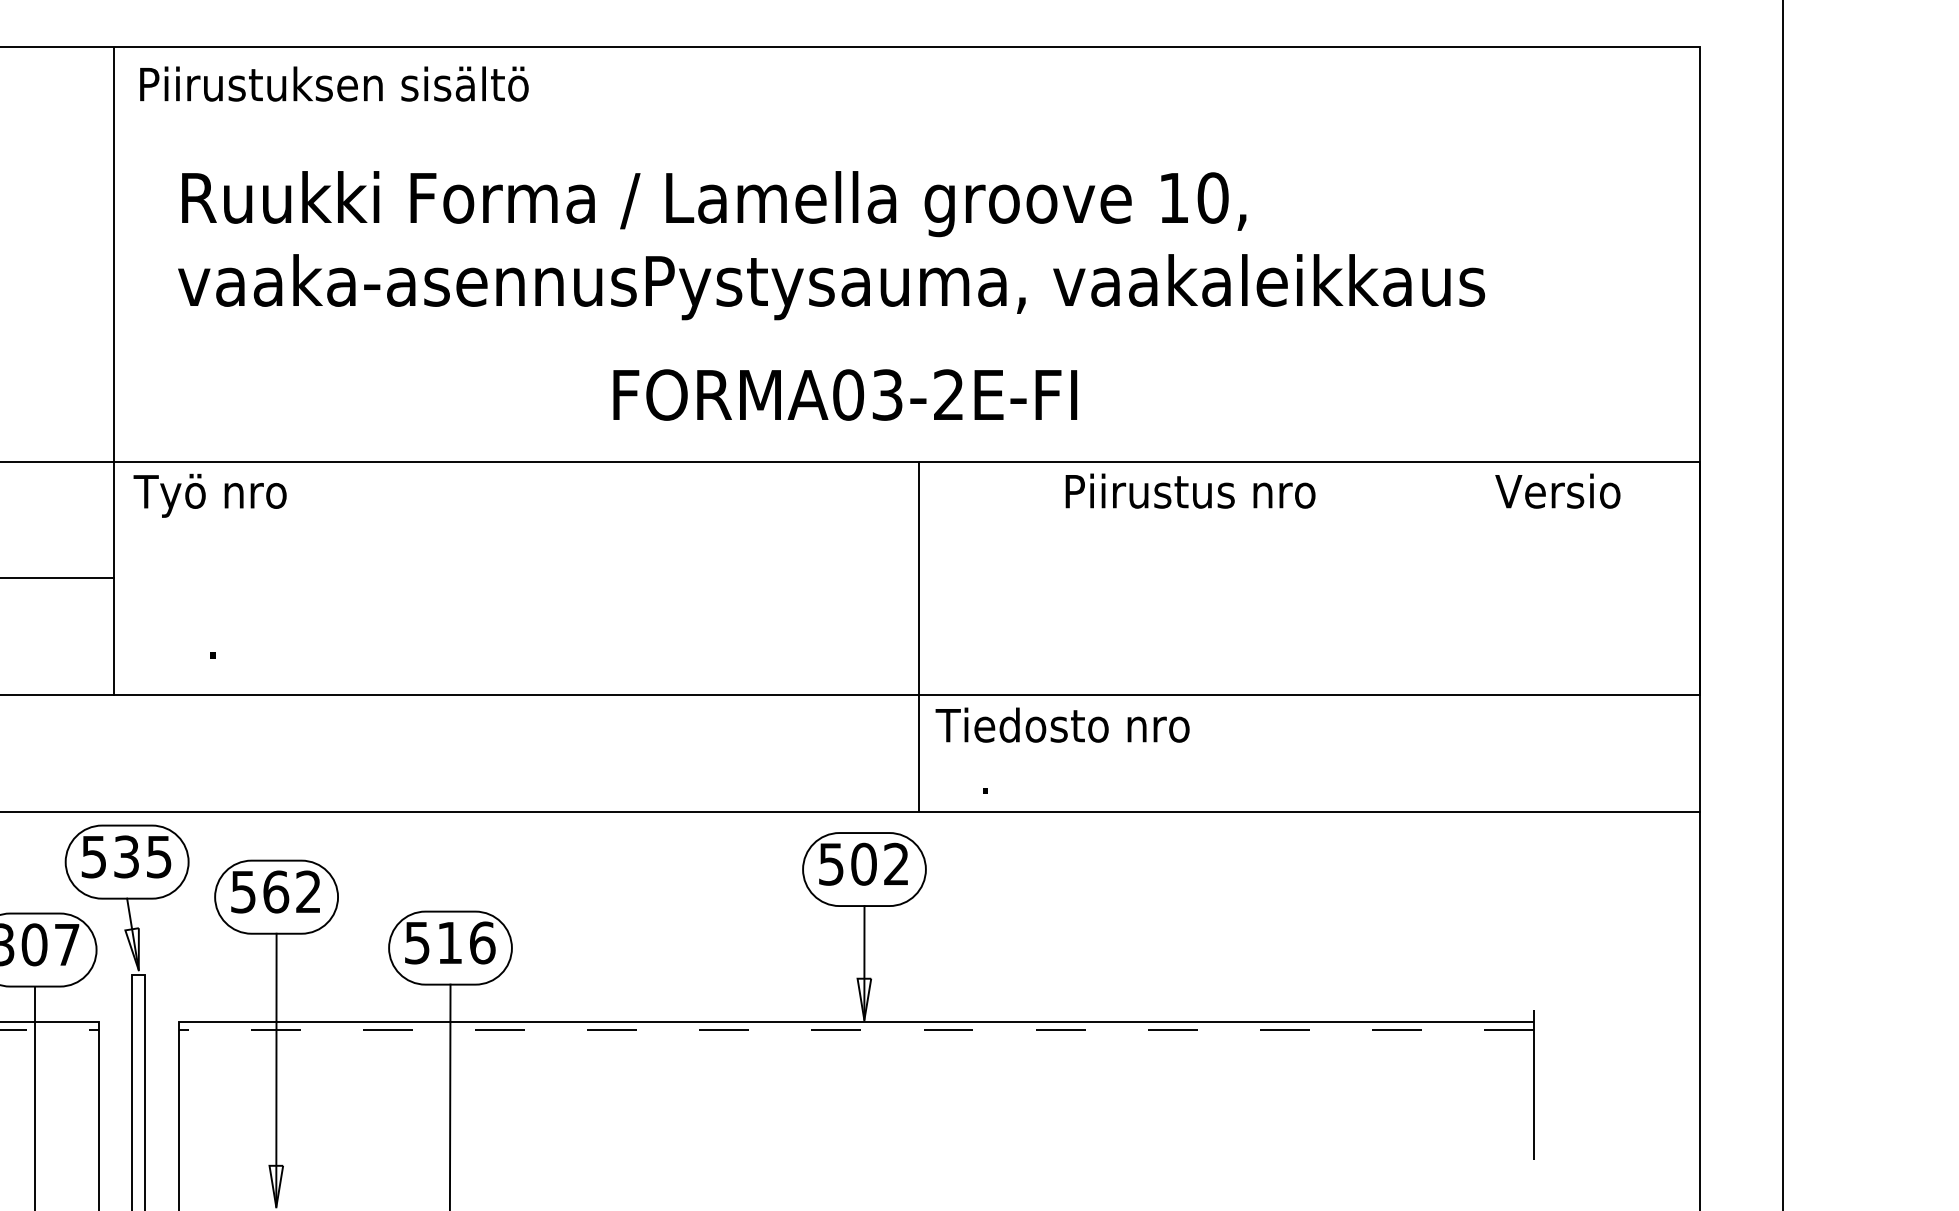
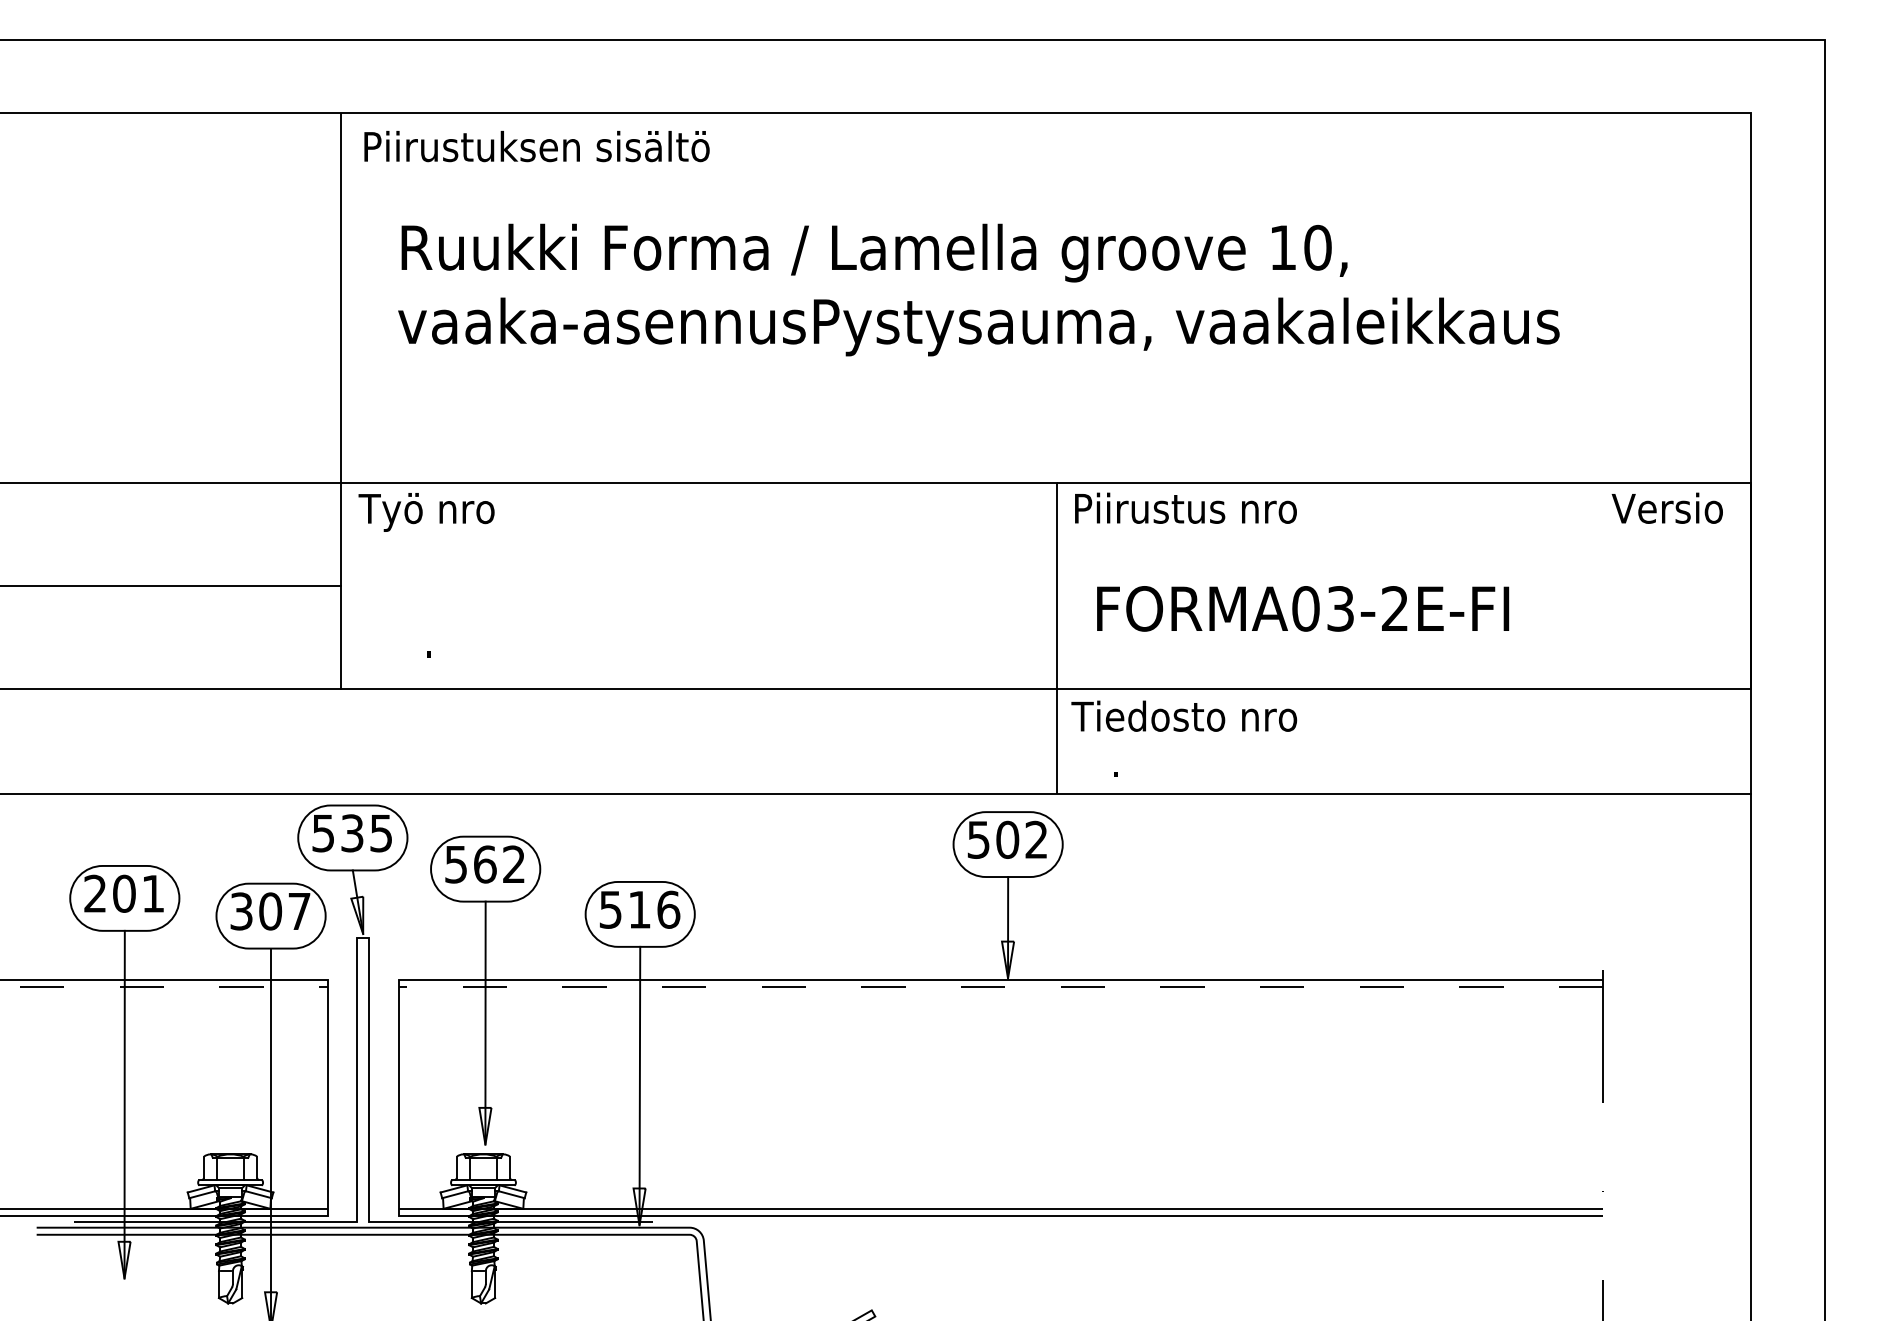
text: (845, 394) -> (1303, 608), moved
text: (1190, 490) -> (1185, 507), moved
text: (1556, 490) -> (1666, 507), moved

